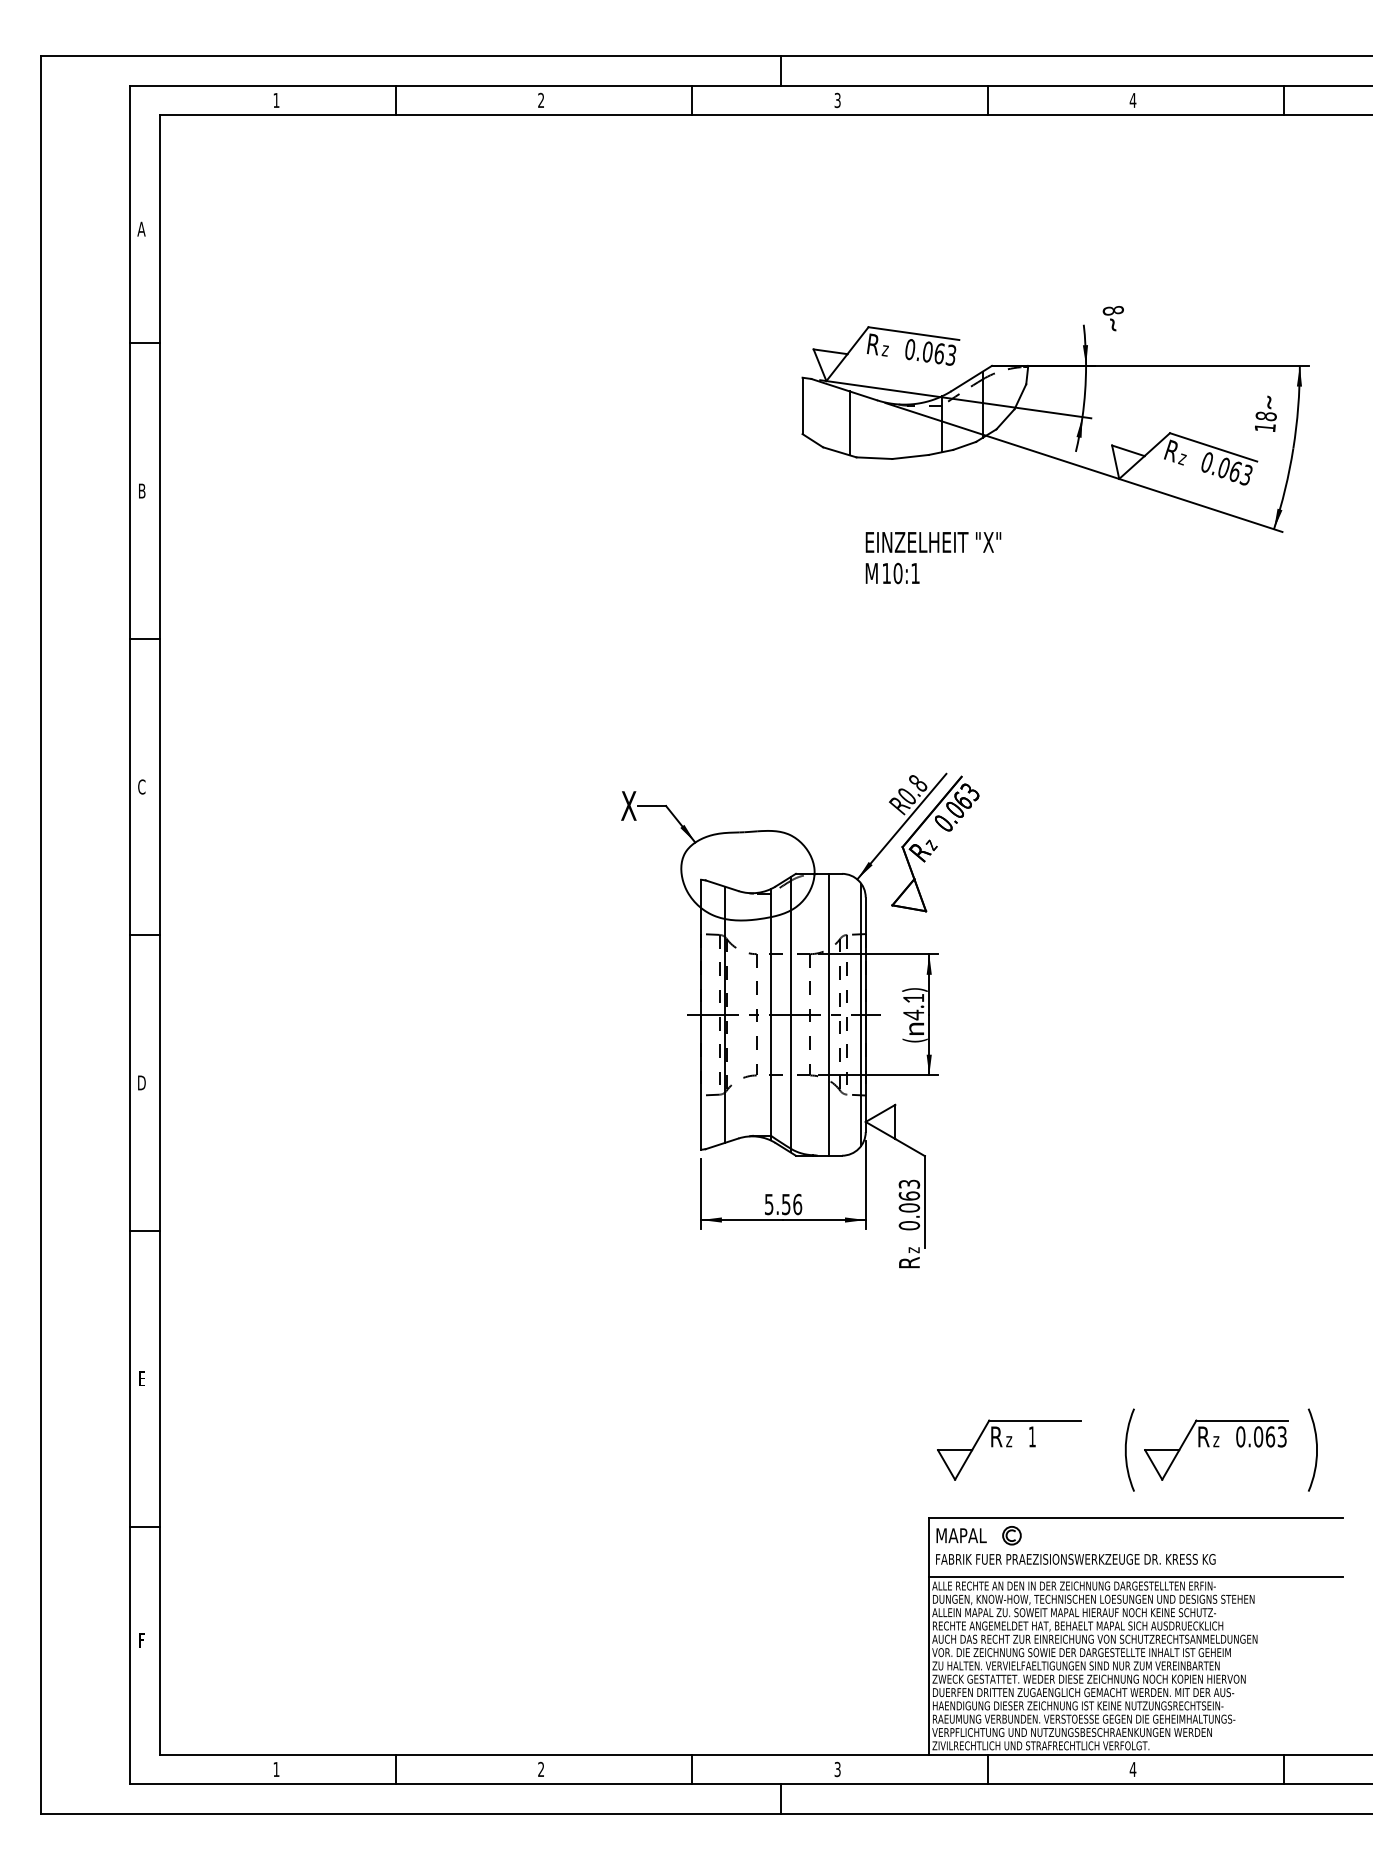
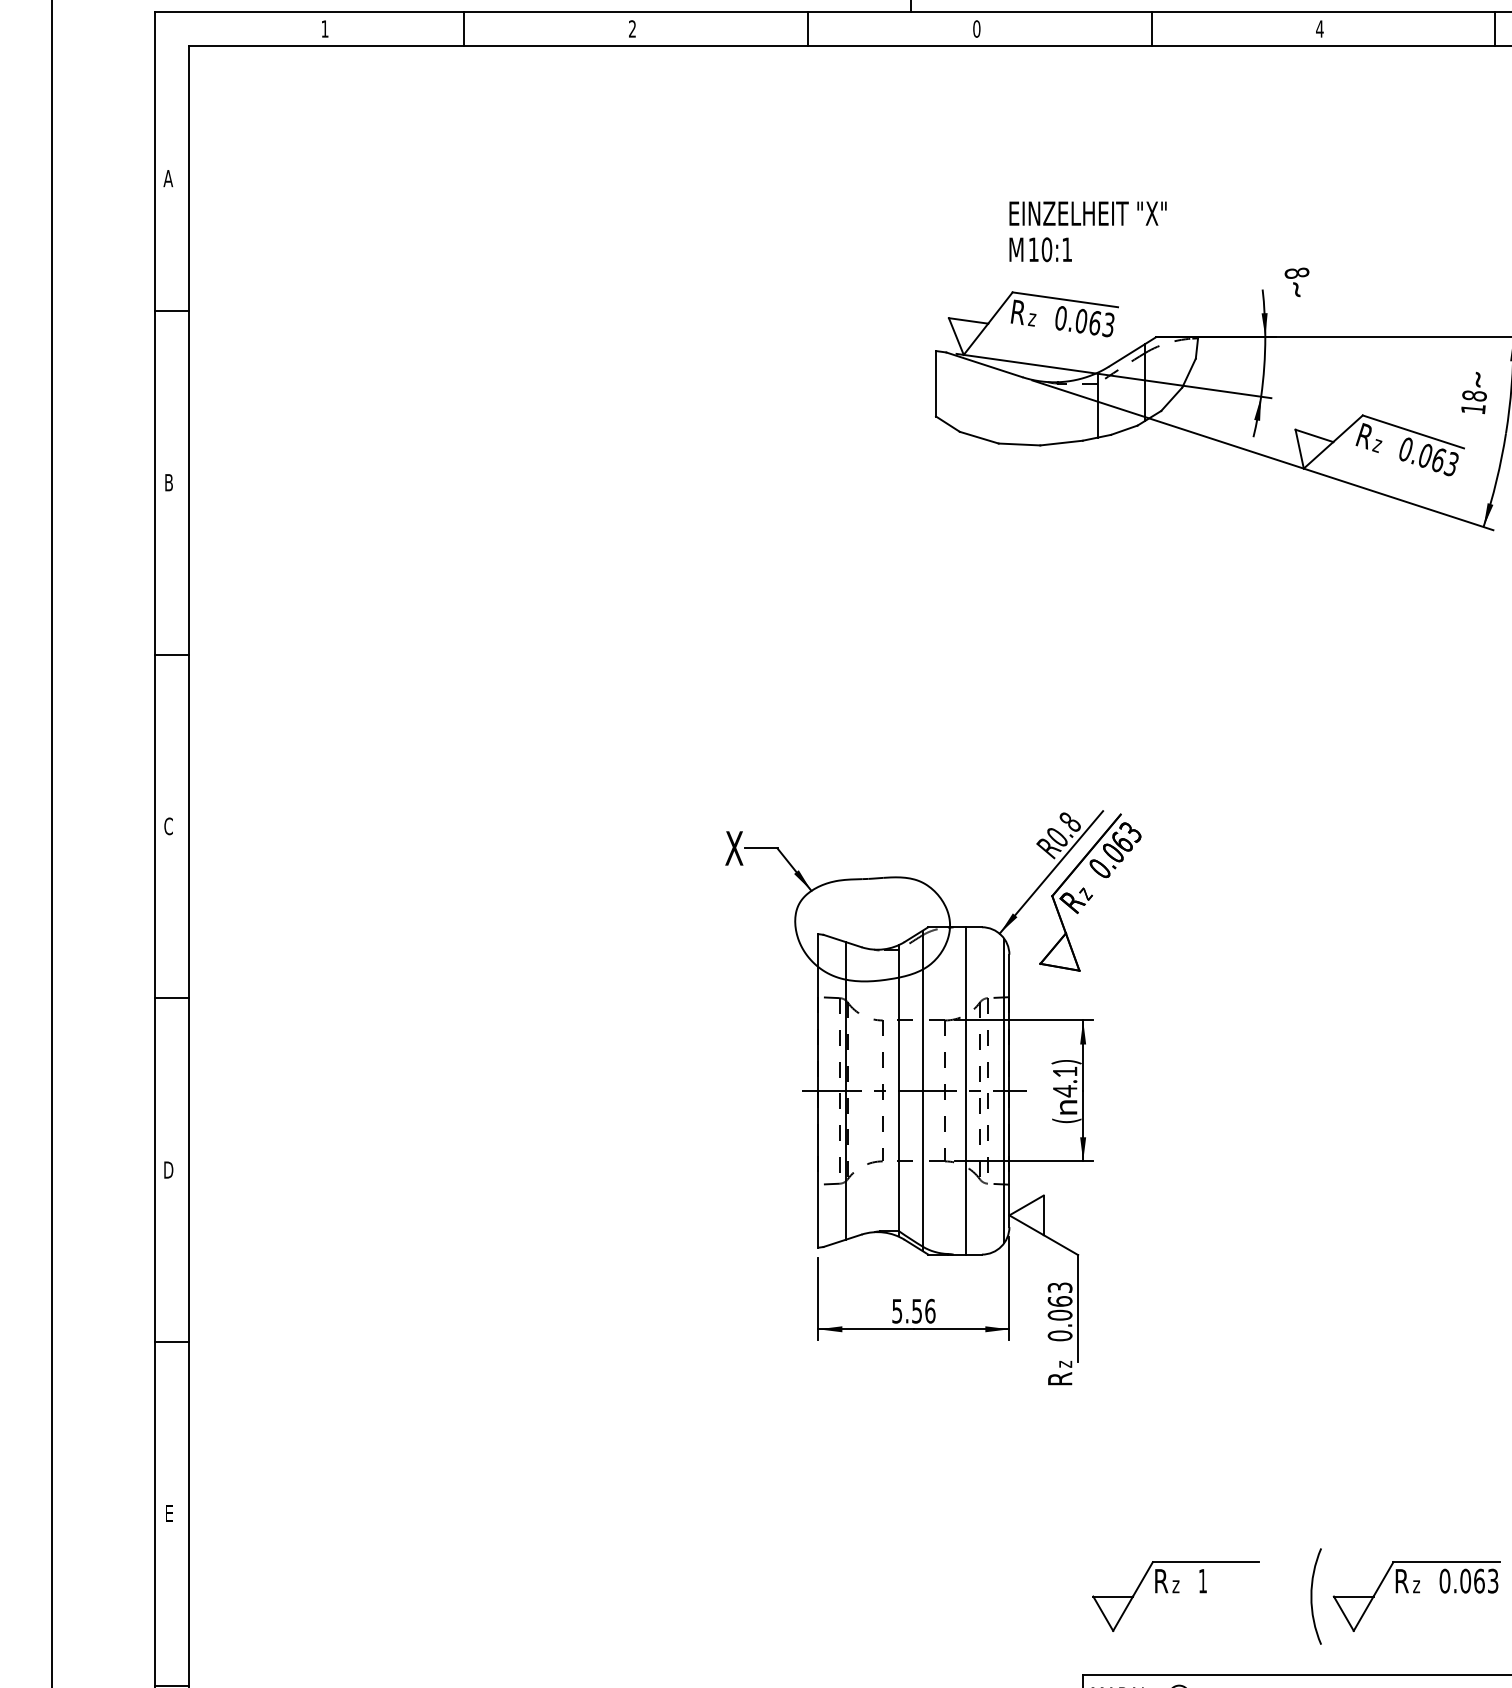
text: (837, 100) -> (976, 29), 3 -> 0
line: (849, 423) -> (990, 404), removed
text: (933, 558) -> (1088, 232), moved

